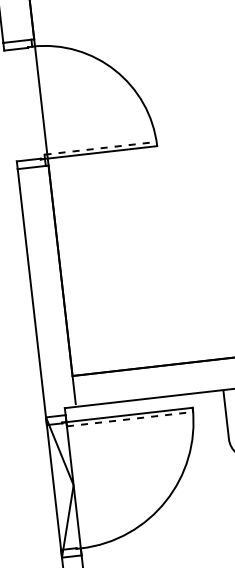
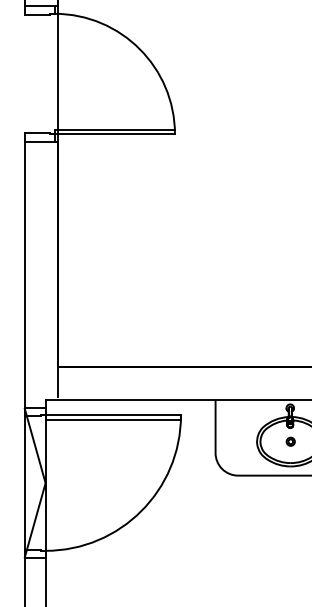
line: (101, 148) -> (115, 129), dashed -> solid
line: (130, 418) -> (113, 419), dashed -> solid

